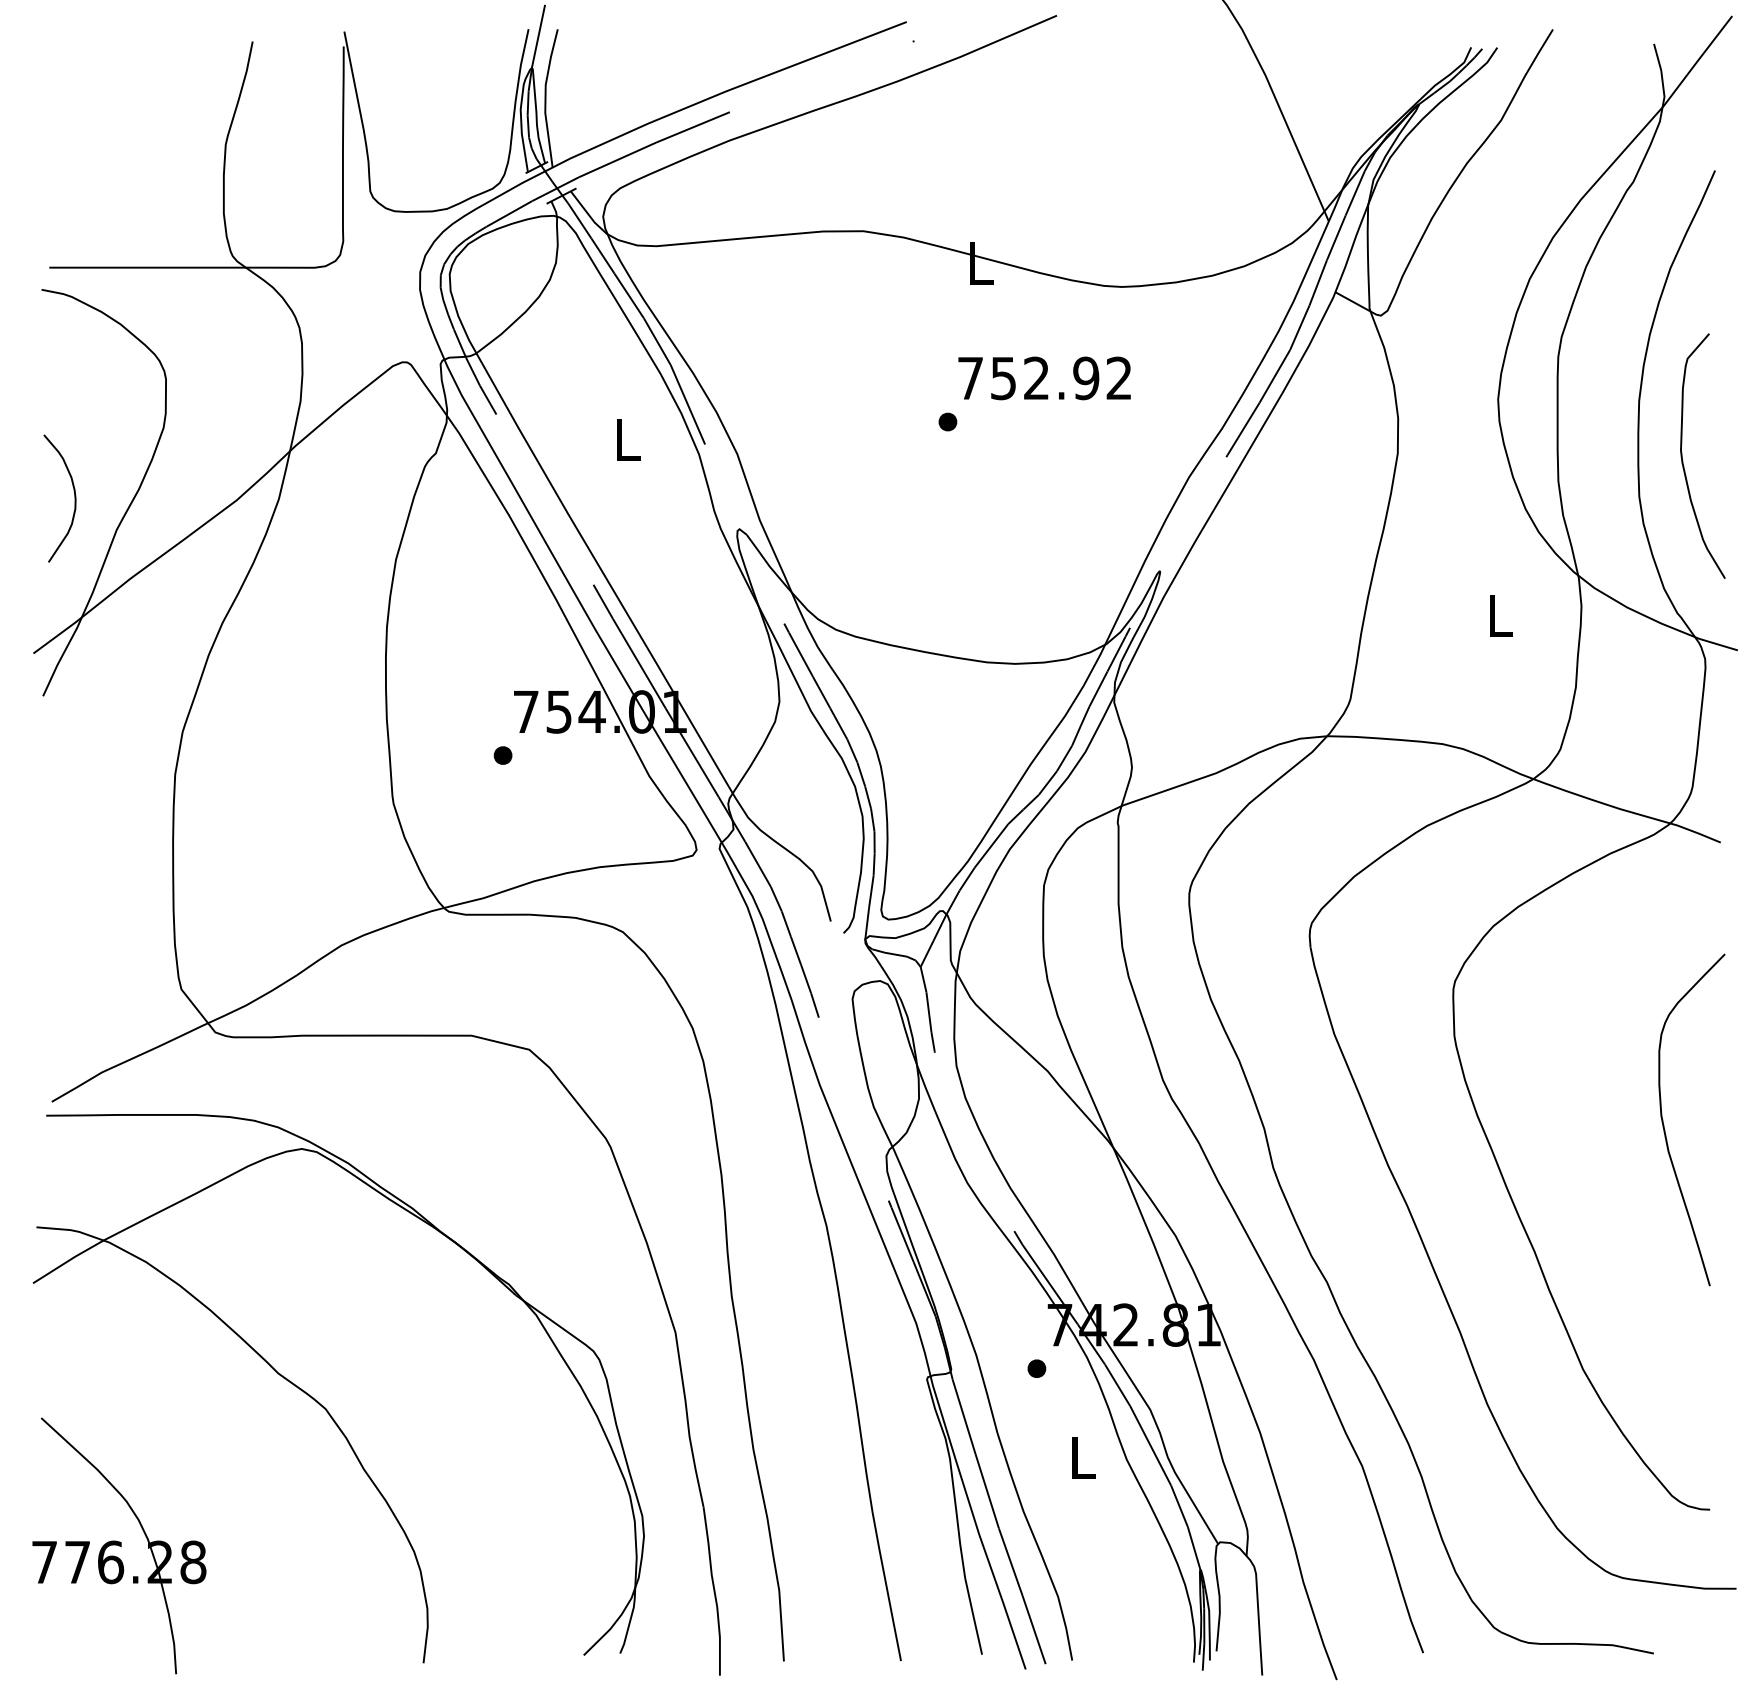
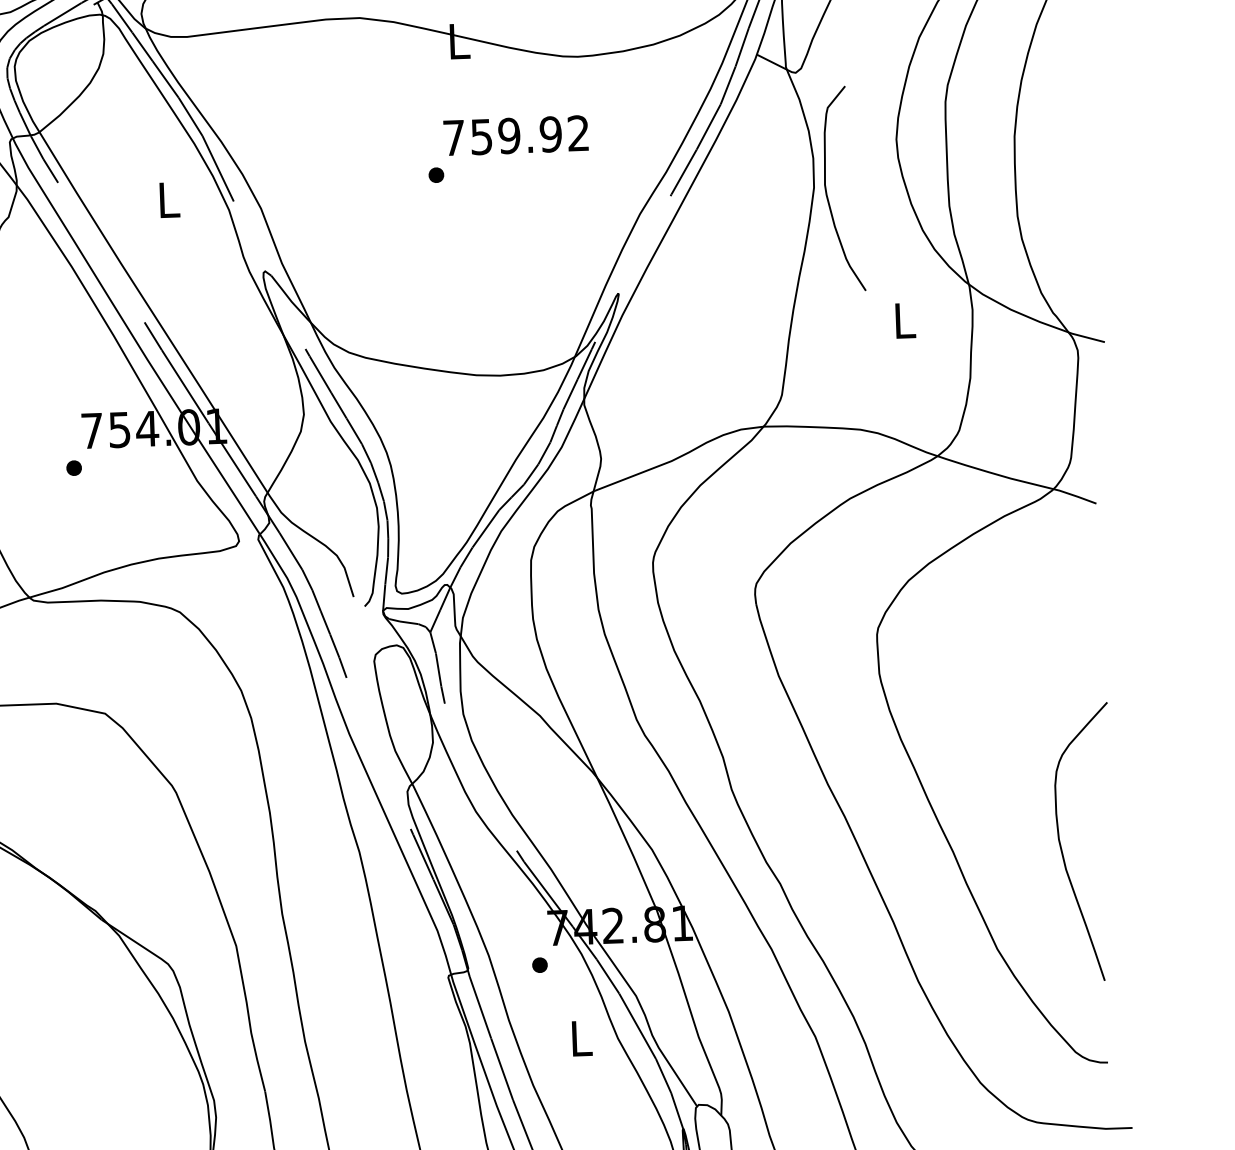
text: (1036, 378) -> (509, 136), 752.92 -> 759.92
curve: (1683, 460) -> (827, 193), moved
curve: (1664, 1124) -> (1061, 846), moved

